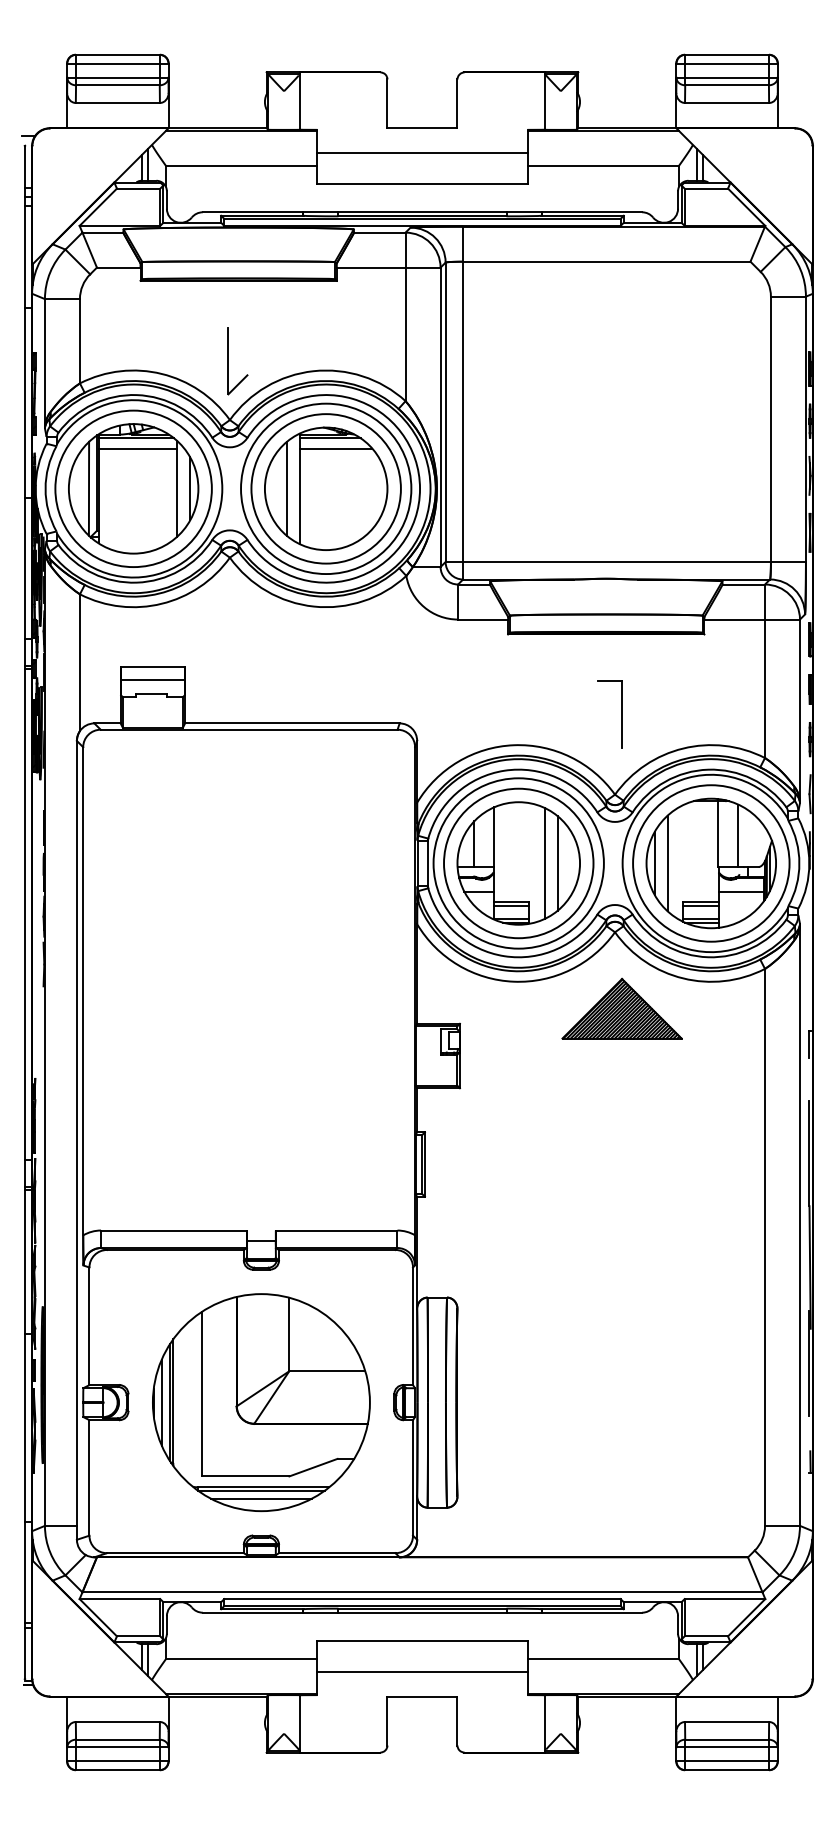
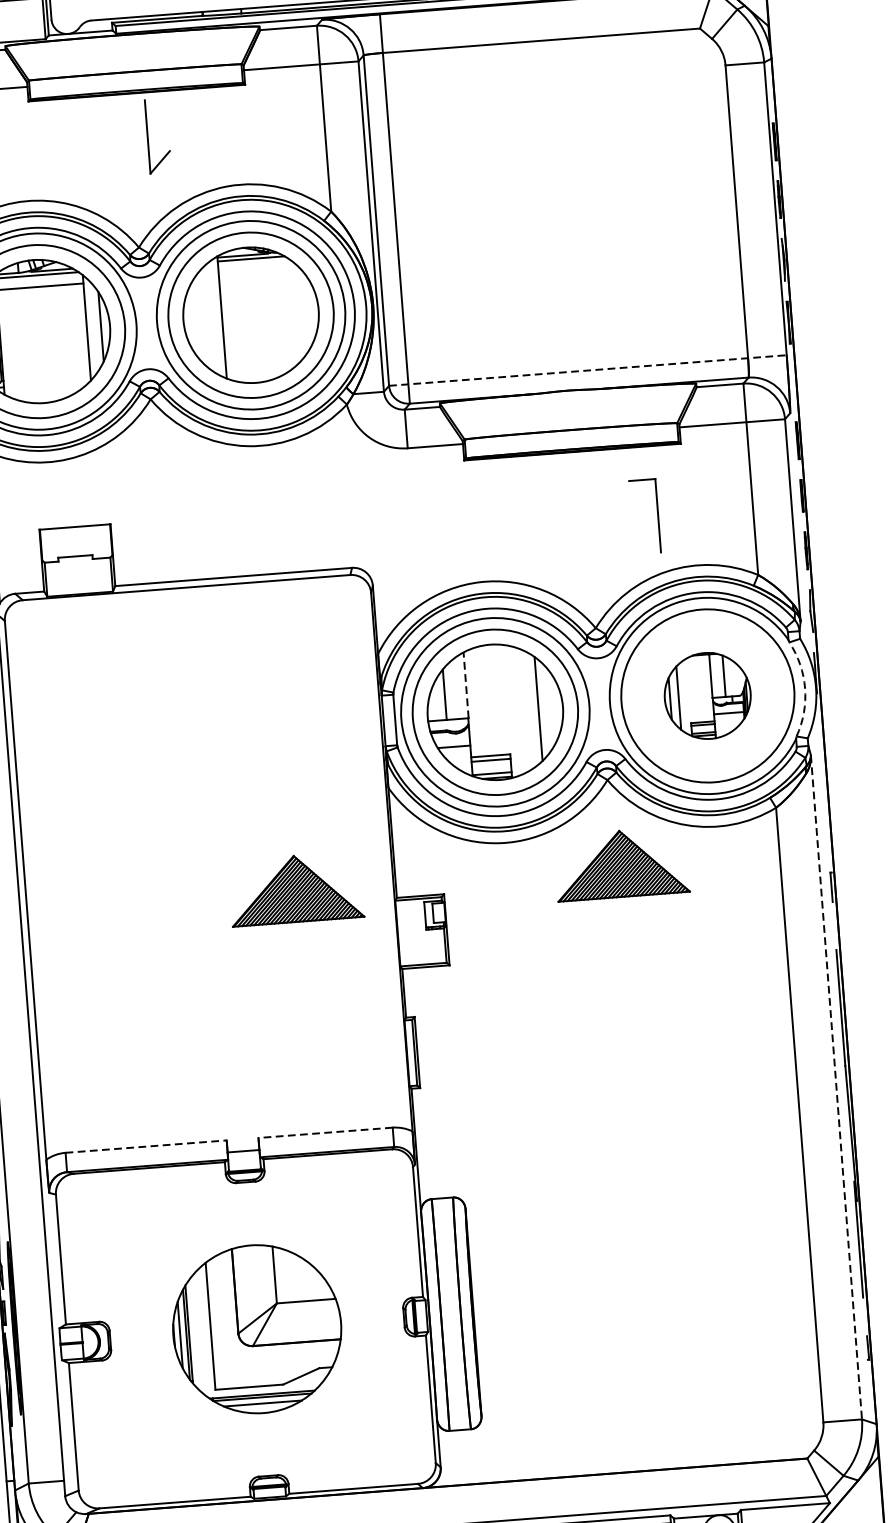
part: (228, 361) -> (147, 137), moved
line: (335, 448) -> (257, 269), removed
line: (287, 488) -> (208, 318), removed
line: (626, 562) -> (588, 371), solid -> dashed
line: (152, 679) -> (75, 540), removed
part: (621, 714) -> (657, 515), moved
line: (494, 837) -> (466, 685), solid -> dashed
line: (545, 863) -> (524, 710), removed
part: (710, 863) -> (706, 696), size x0.6
arc: (799, 863) -> (805, 688), solid -> dashed
part: (326, 1008) -> (295, 888), added
line: (799, 1224) -> (835, 1086), solid -> dashed
line: (174, 1230) -> (146, 1146), solid -> dashed
line: (336, 1230) -> (325, 1132), solid -> dashed
part: (261, 1402) -> (257, 1328), size x0.7

